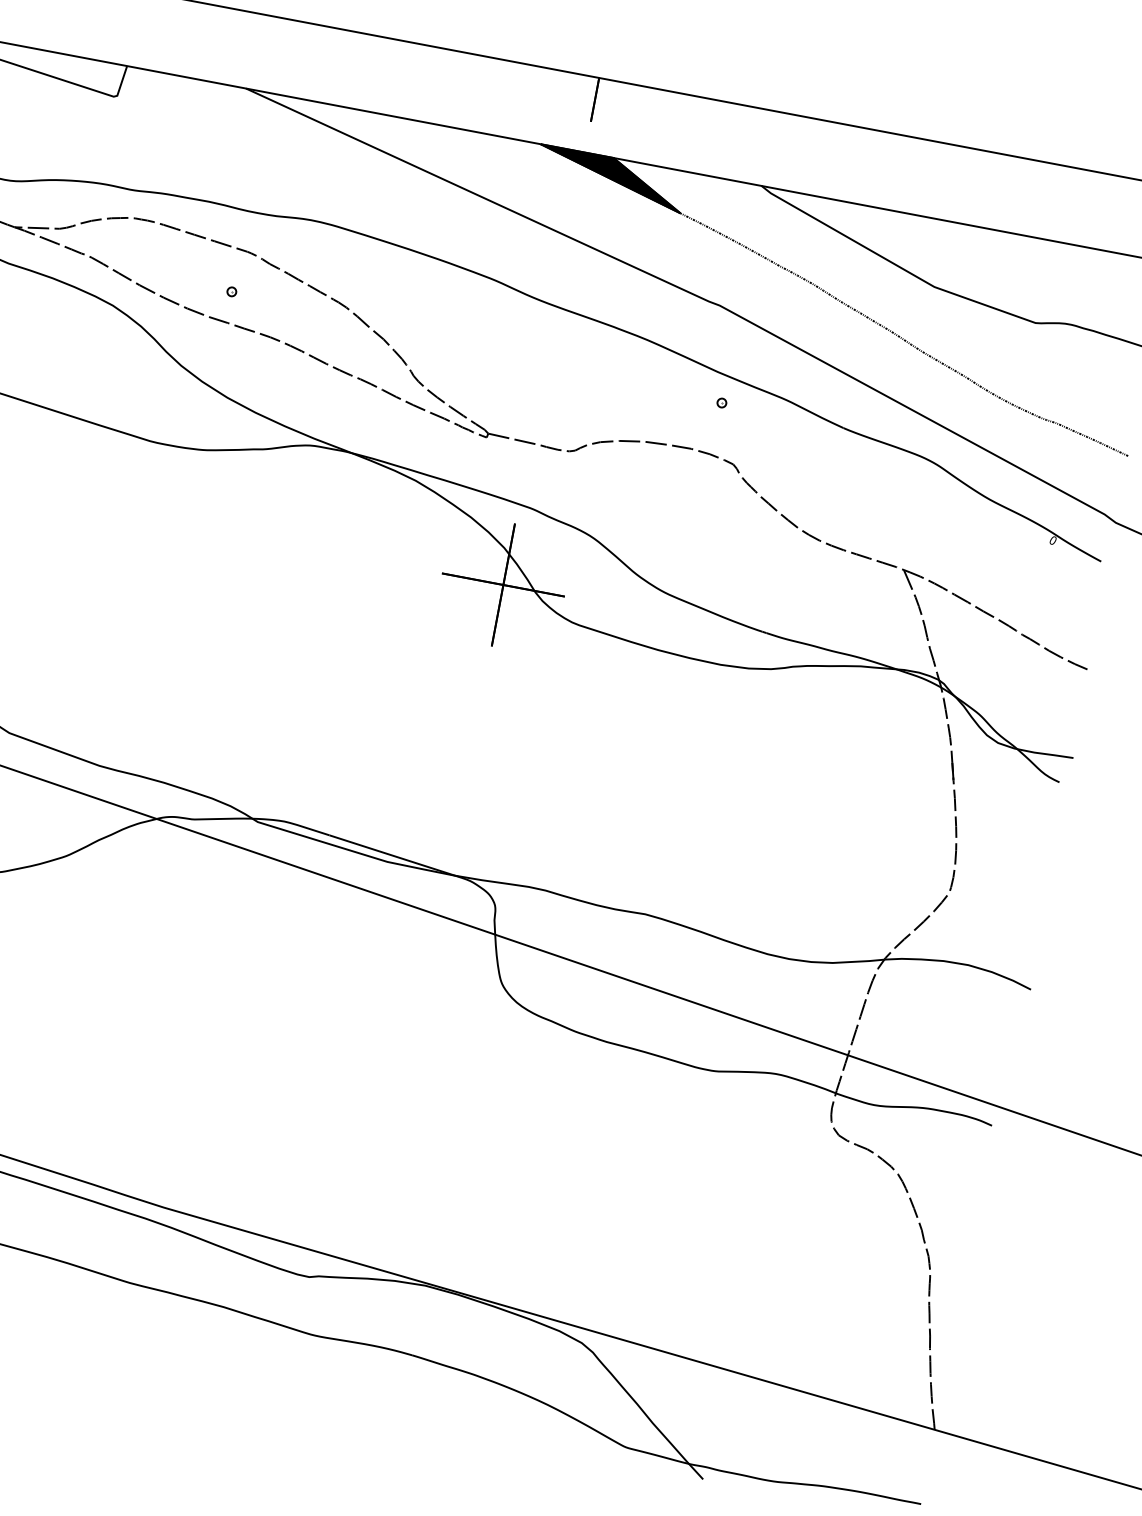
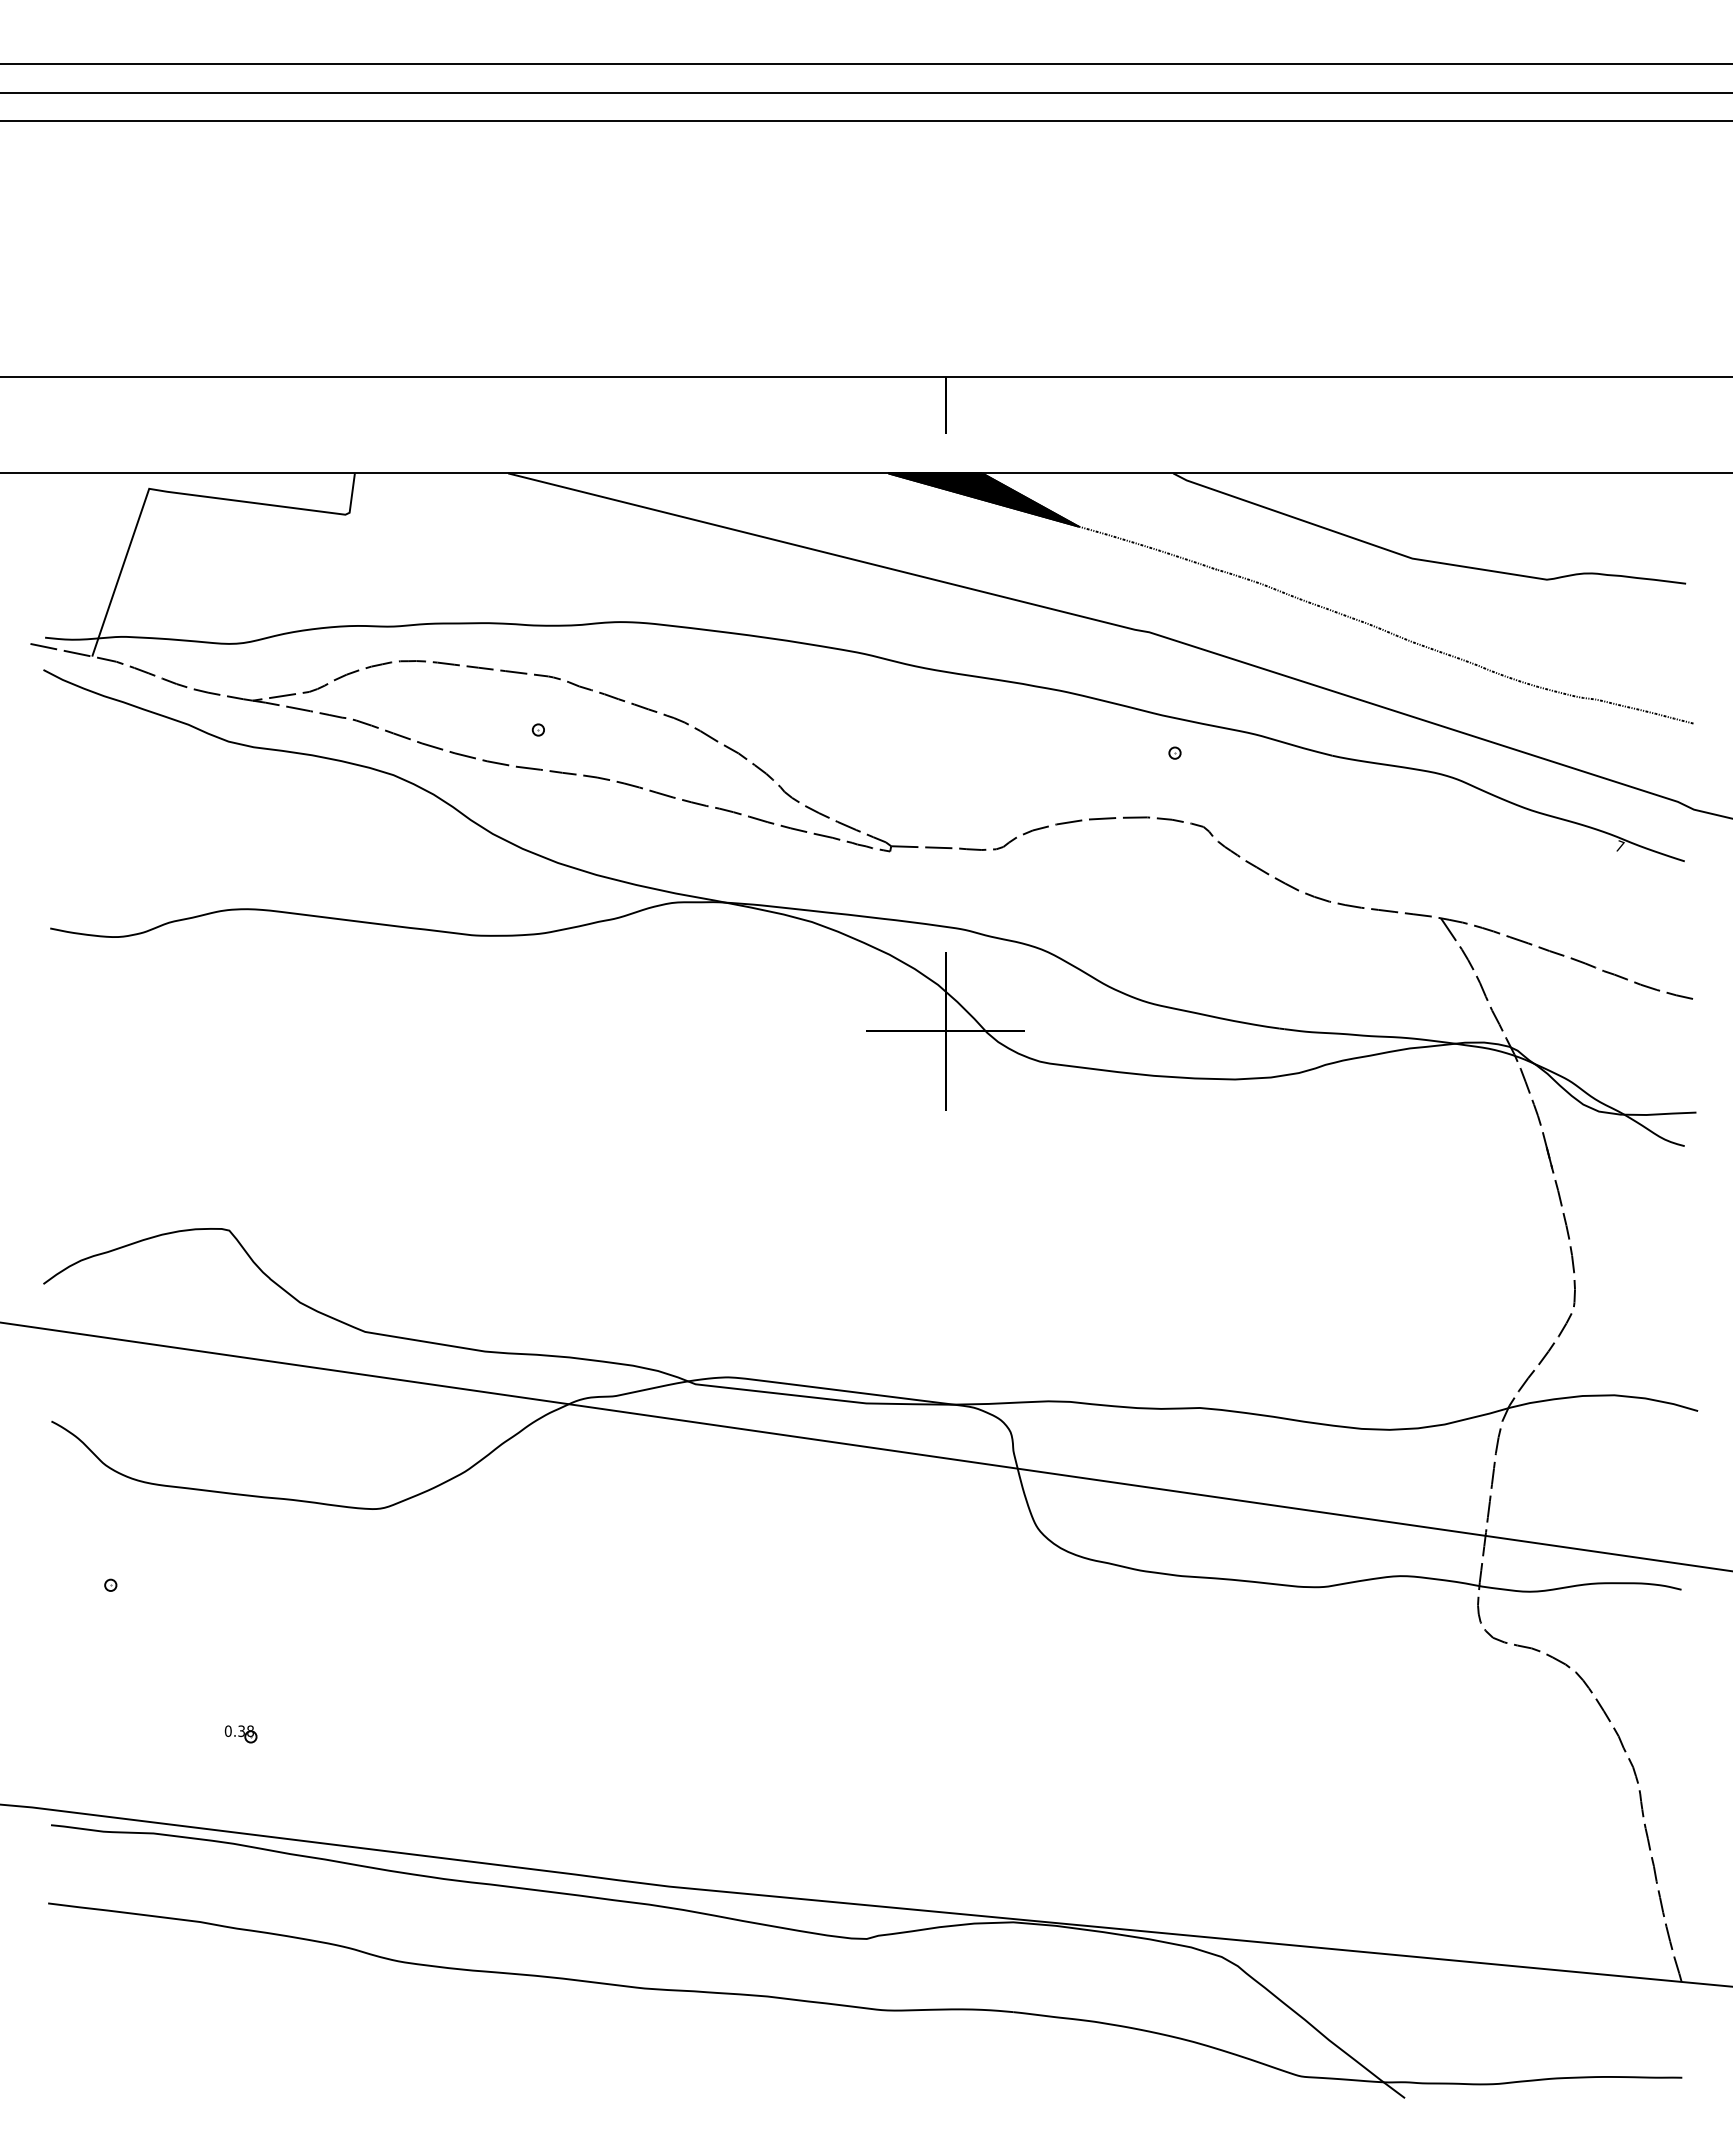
text: (1053, 540) -> (1620, 846), 0 -> 7

